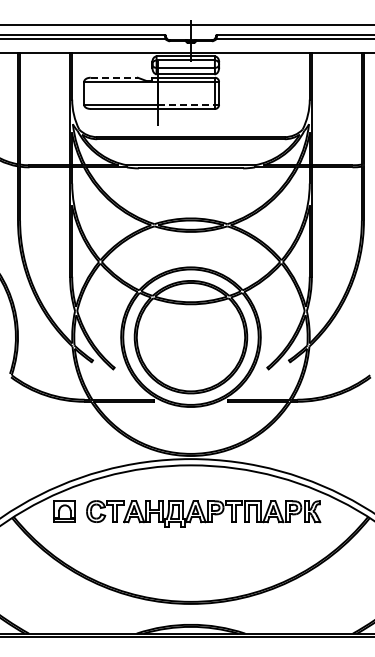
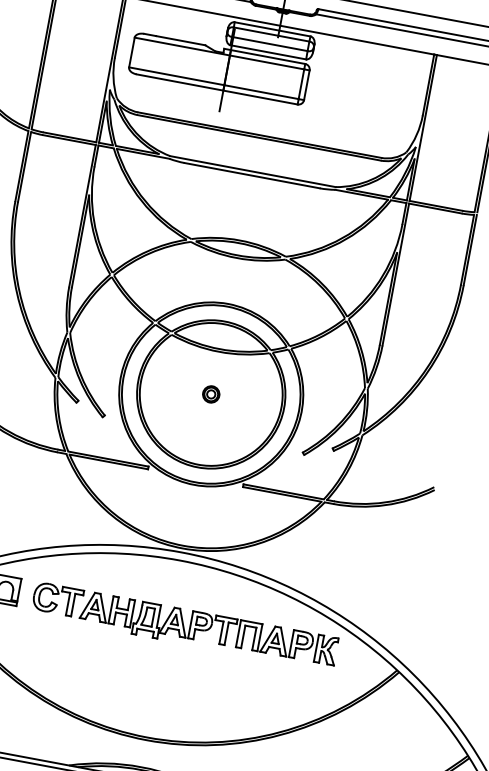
line: (114, 77) -> (175, 39), dashed -> solid
line: (186, 104) -> (261, 91), dashed -> solid
part: (190, 337) -> (210, 394), added

